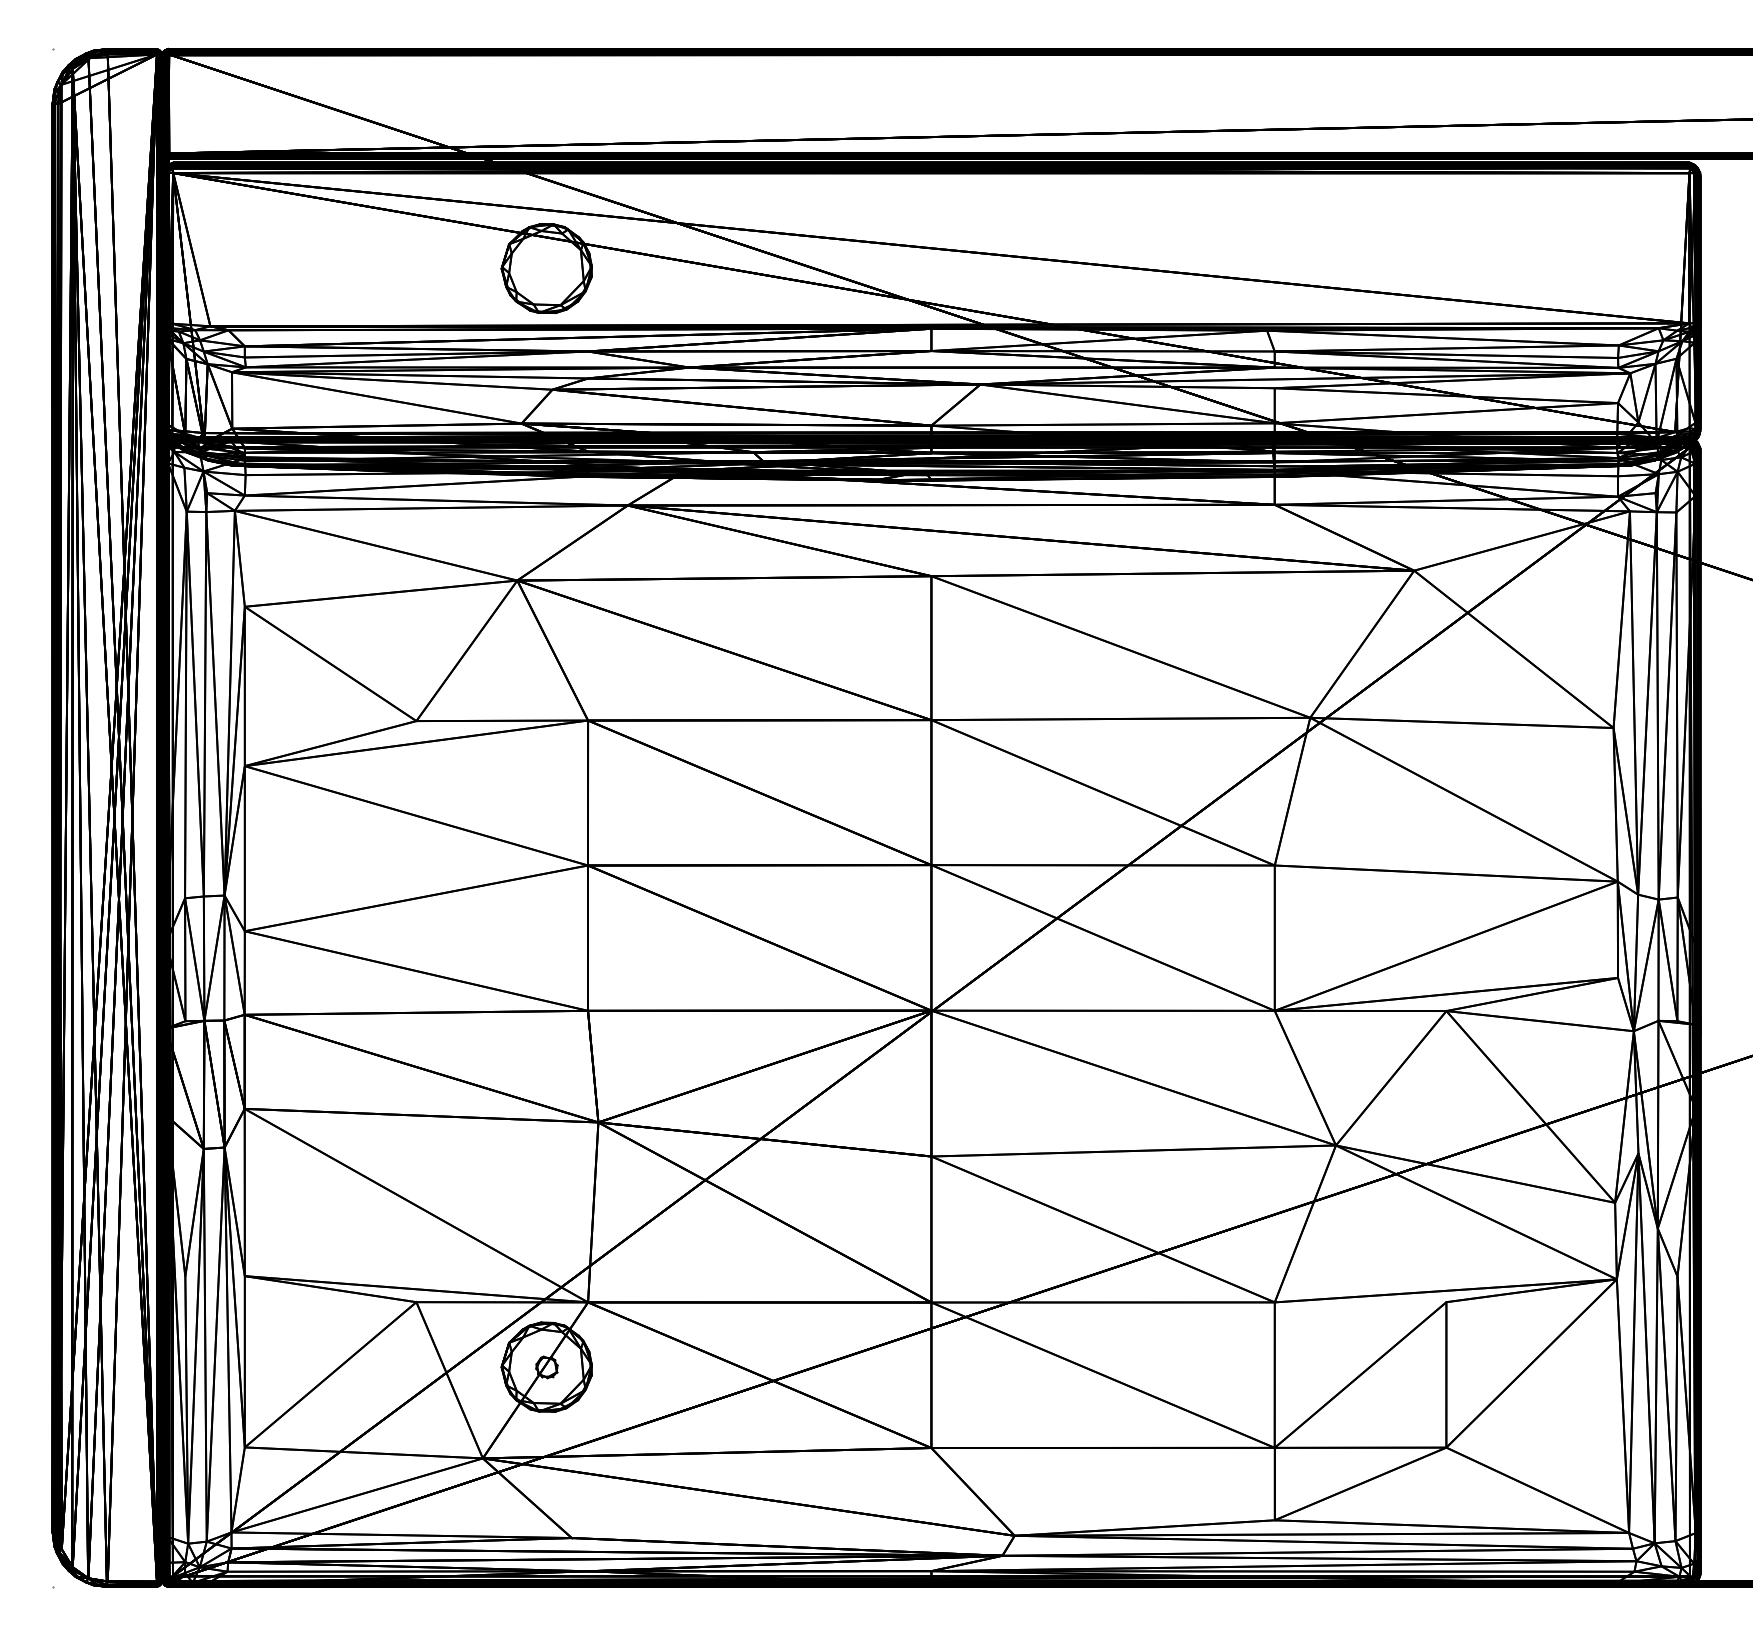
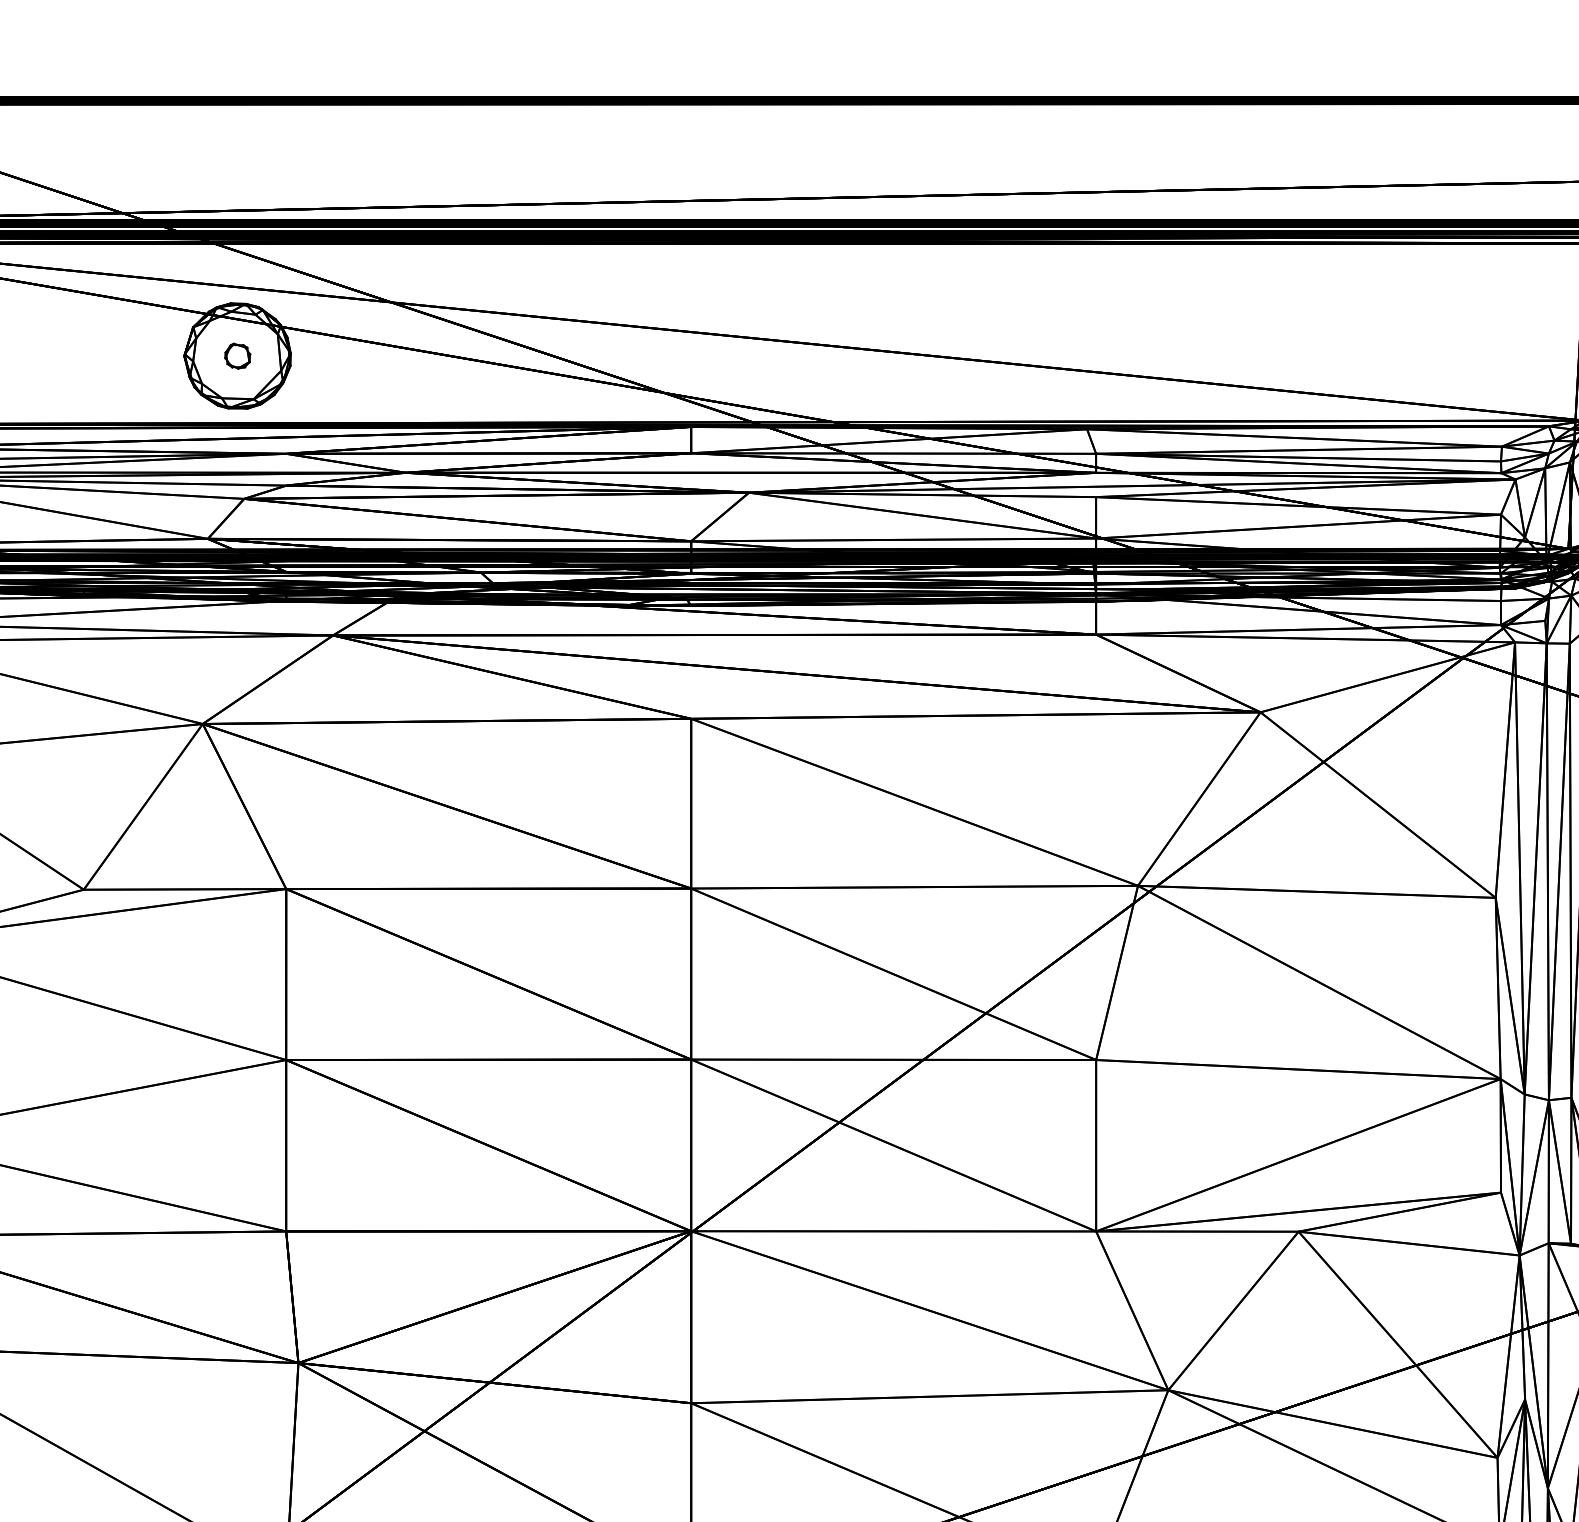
part: (546, 268) -> (237, 355), added

